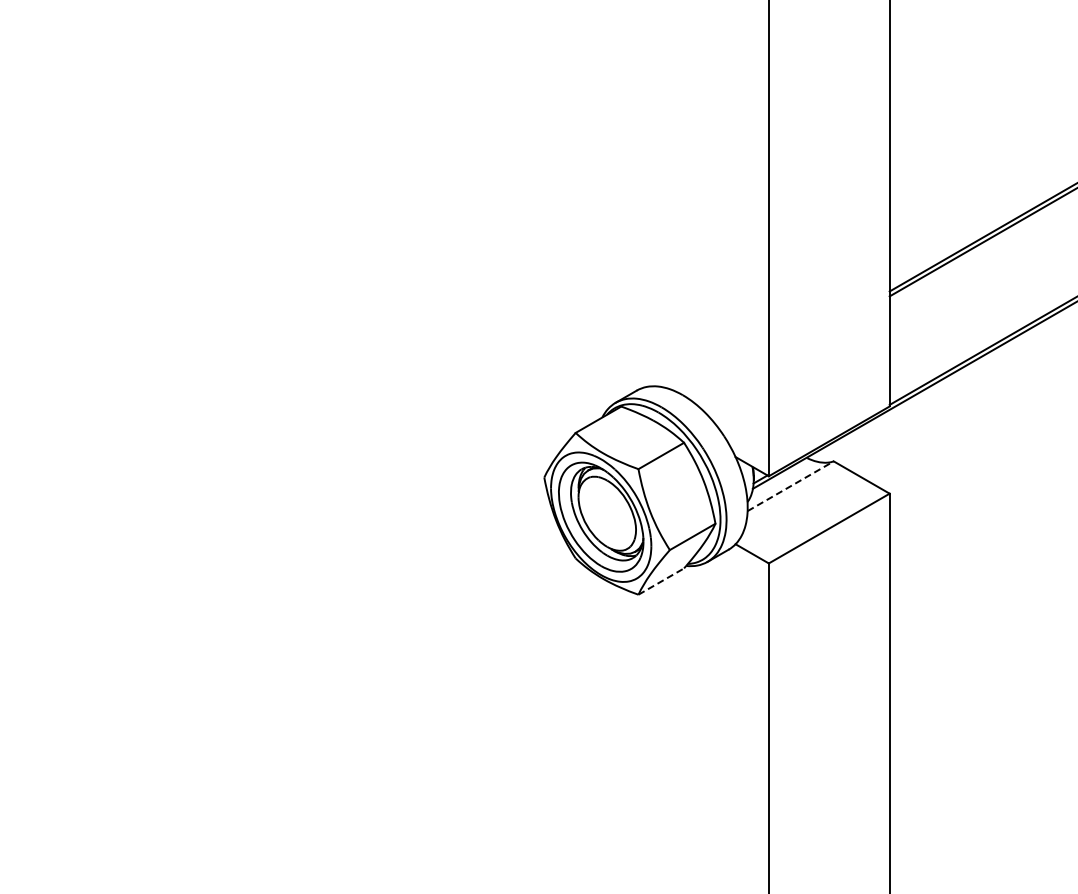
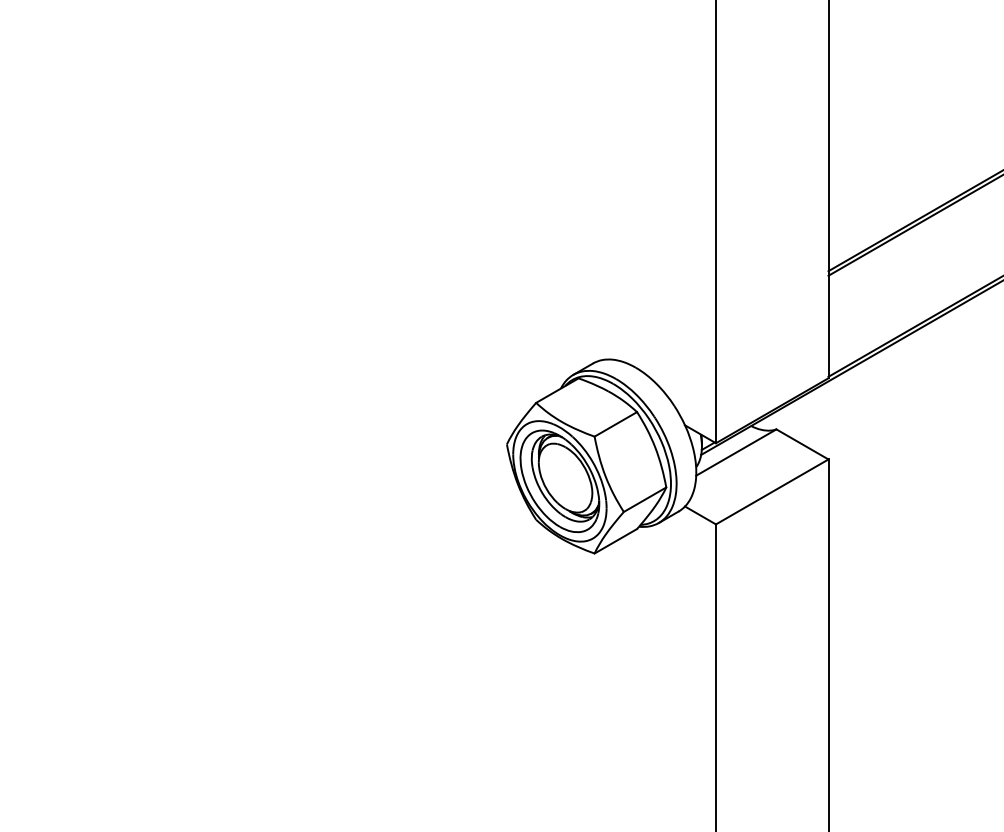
line: (790, 486) -> (736, 452), dashed -> solid
line: (661, 581) -> (616, 541), dashed -> solid

